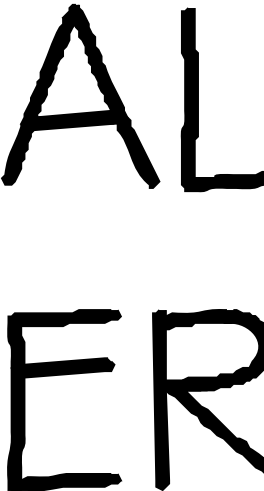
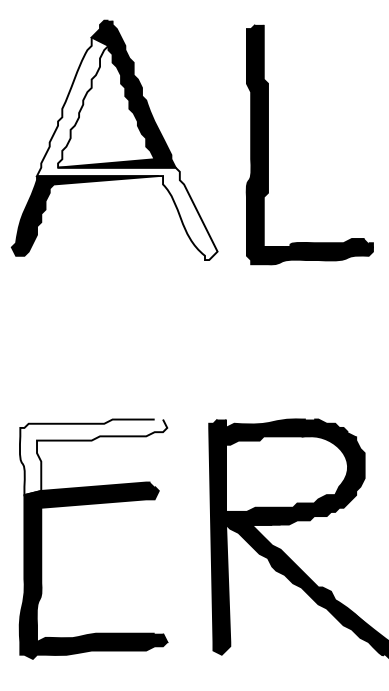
fill: (90, 102) -> (127, 148), removed
fill: (64, 339) -> (93, 457), removed

